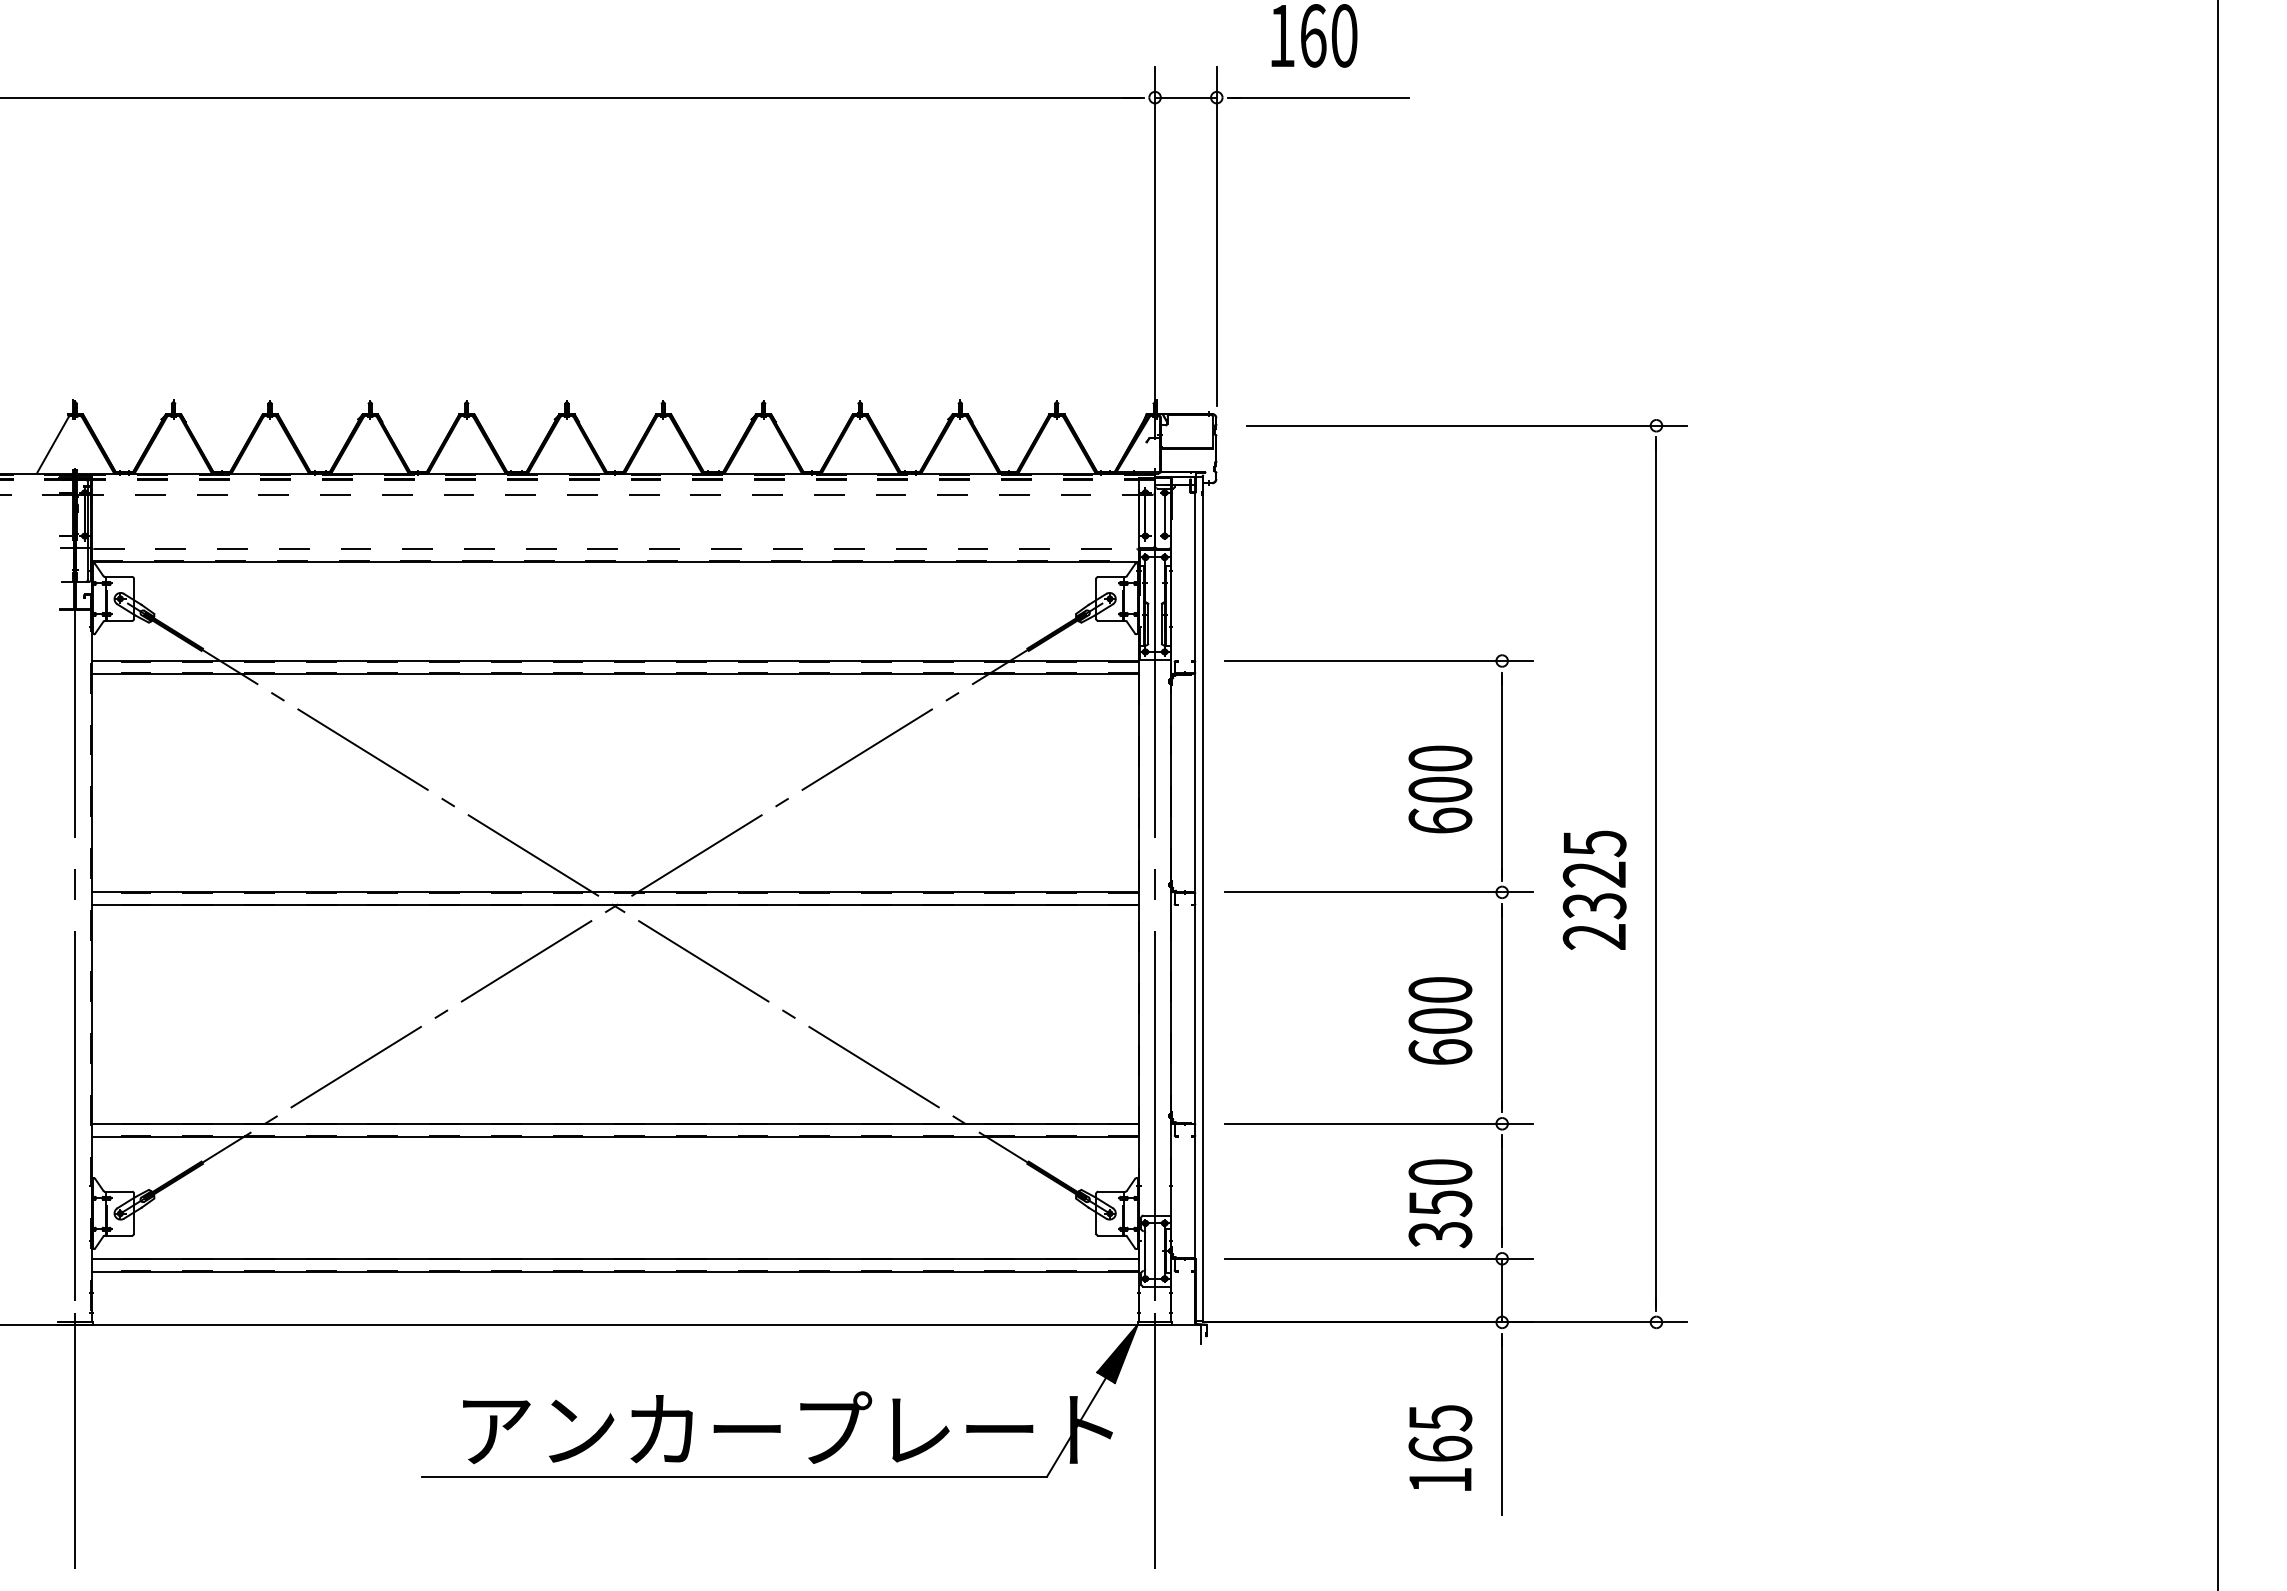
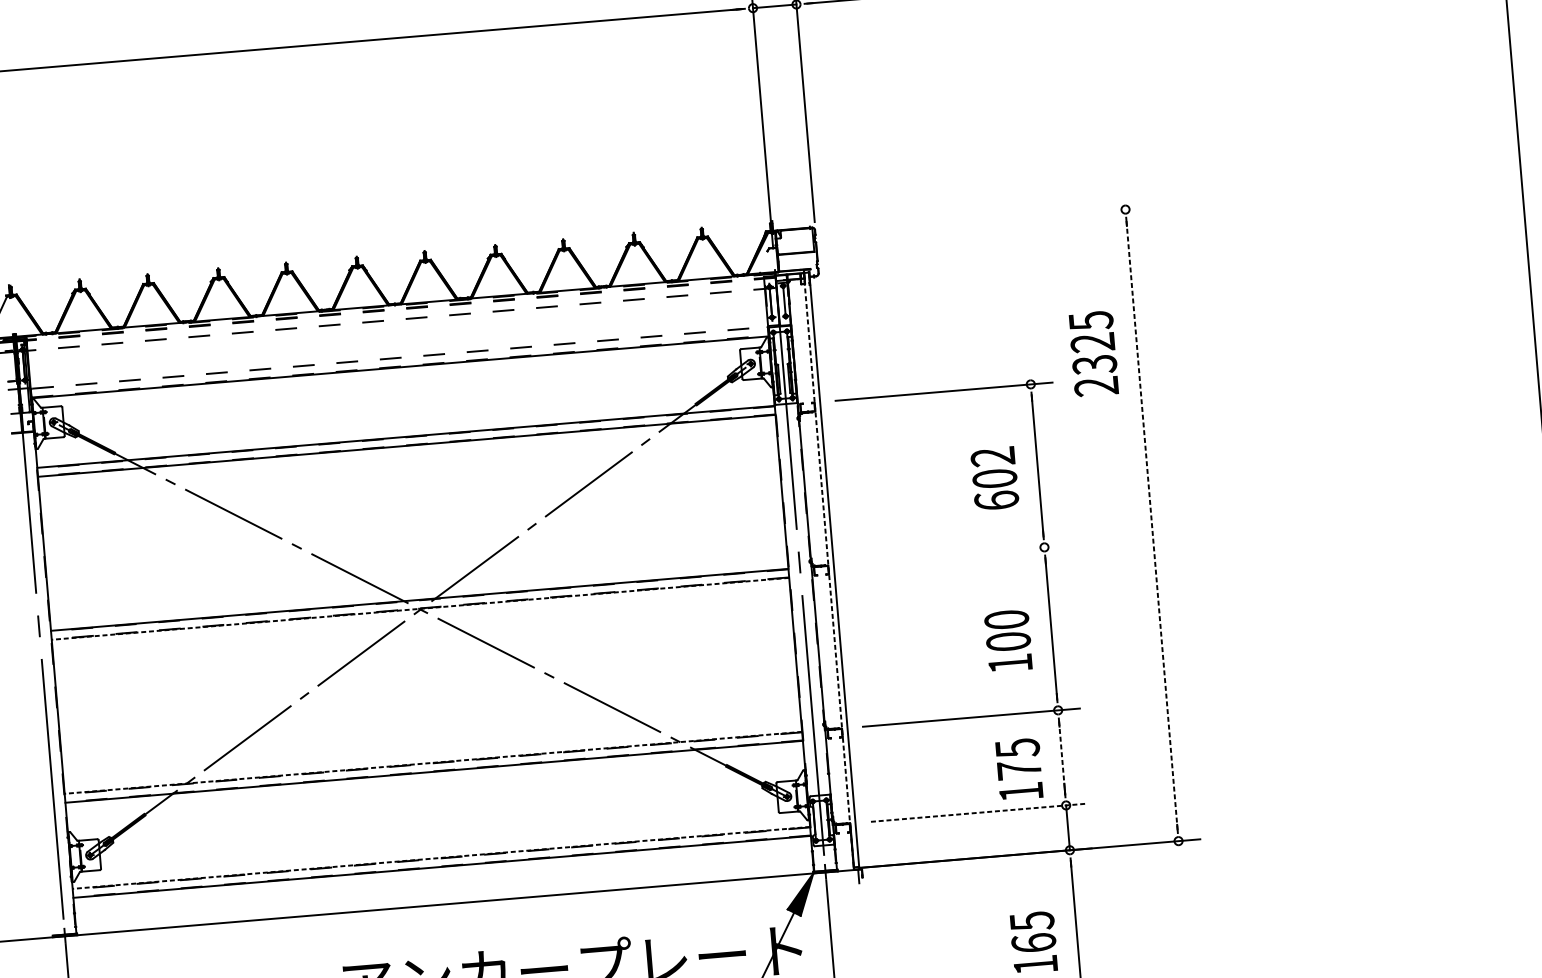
line: (1466, 425) -> (991, 220), removed
text: (1440, 758) -> (993, 456), 600 -> 602
line: (1656, 874) -> (1152, 525), solid -> dashed
text: (1594, 889) -> (1093, 353), moved
line: (1379, 892) -> (958, 554), removed
line: (1195, 898) -> (828, 569), solid -> dashed
line: (615, 905) -> (420, 609), solid -> dashed
text: (1440, 1051) -> (1010, 663), 600 -> 100
line: (615, 1123) -> (433, 762), solid -> dashed
line: (1502, 1191) -> (1062, 758), solid -> dashed
text: (1440, 1203) -> (1019, 770), 350 -> 175
line: (615, 1258) -> (441, 857), solid -> dashed
line: (1379, 1258) -> (979, 812), solid -> dashed

